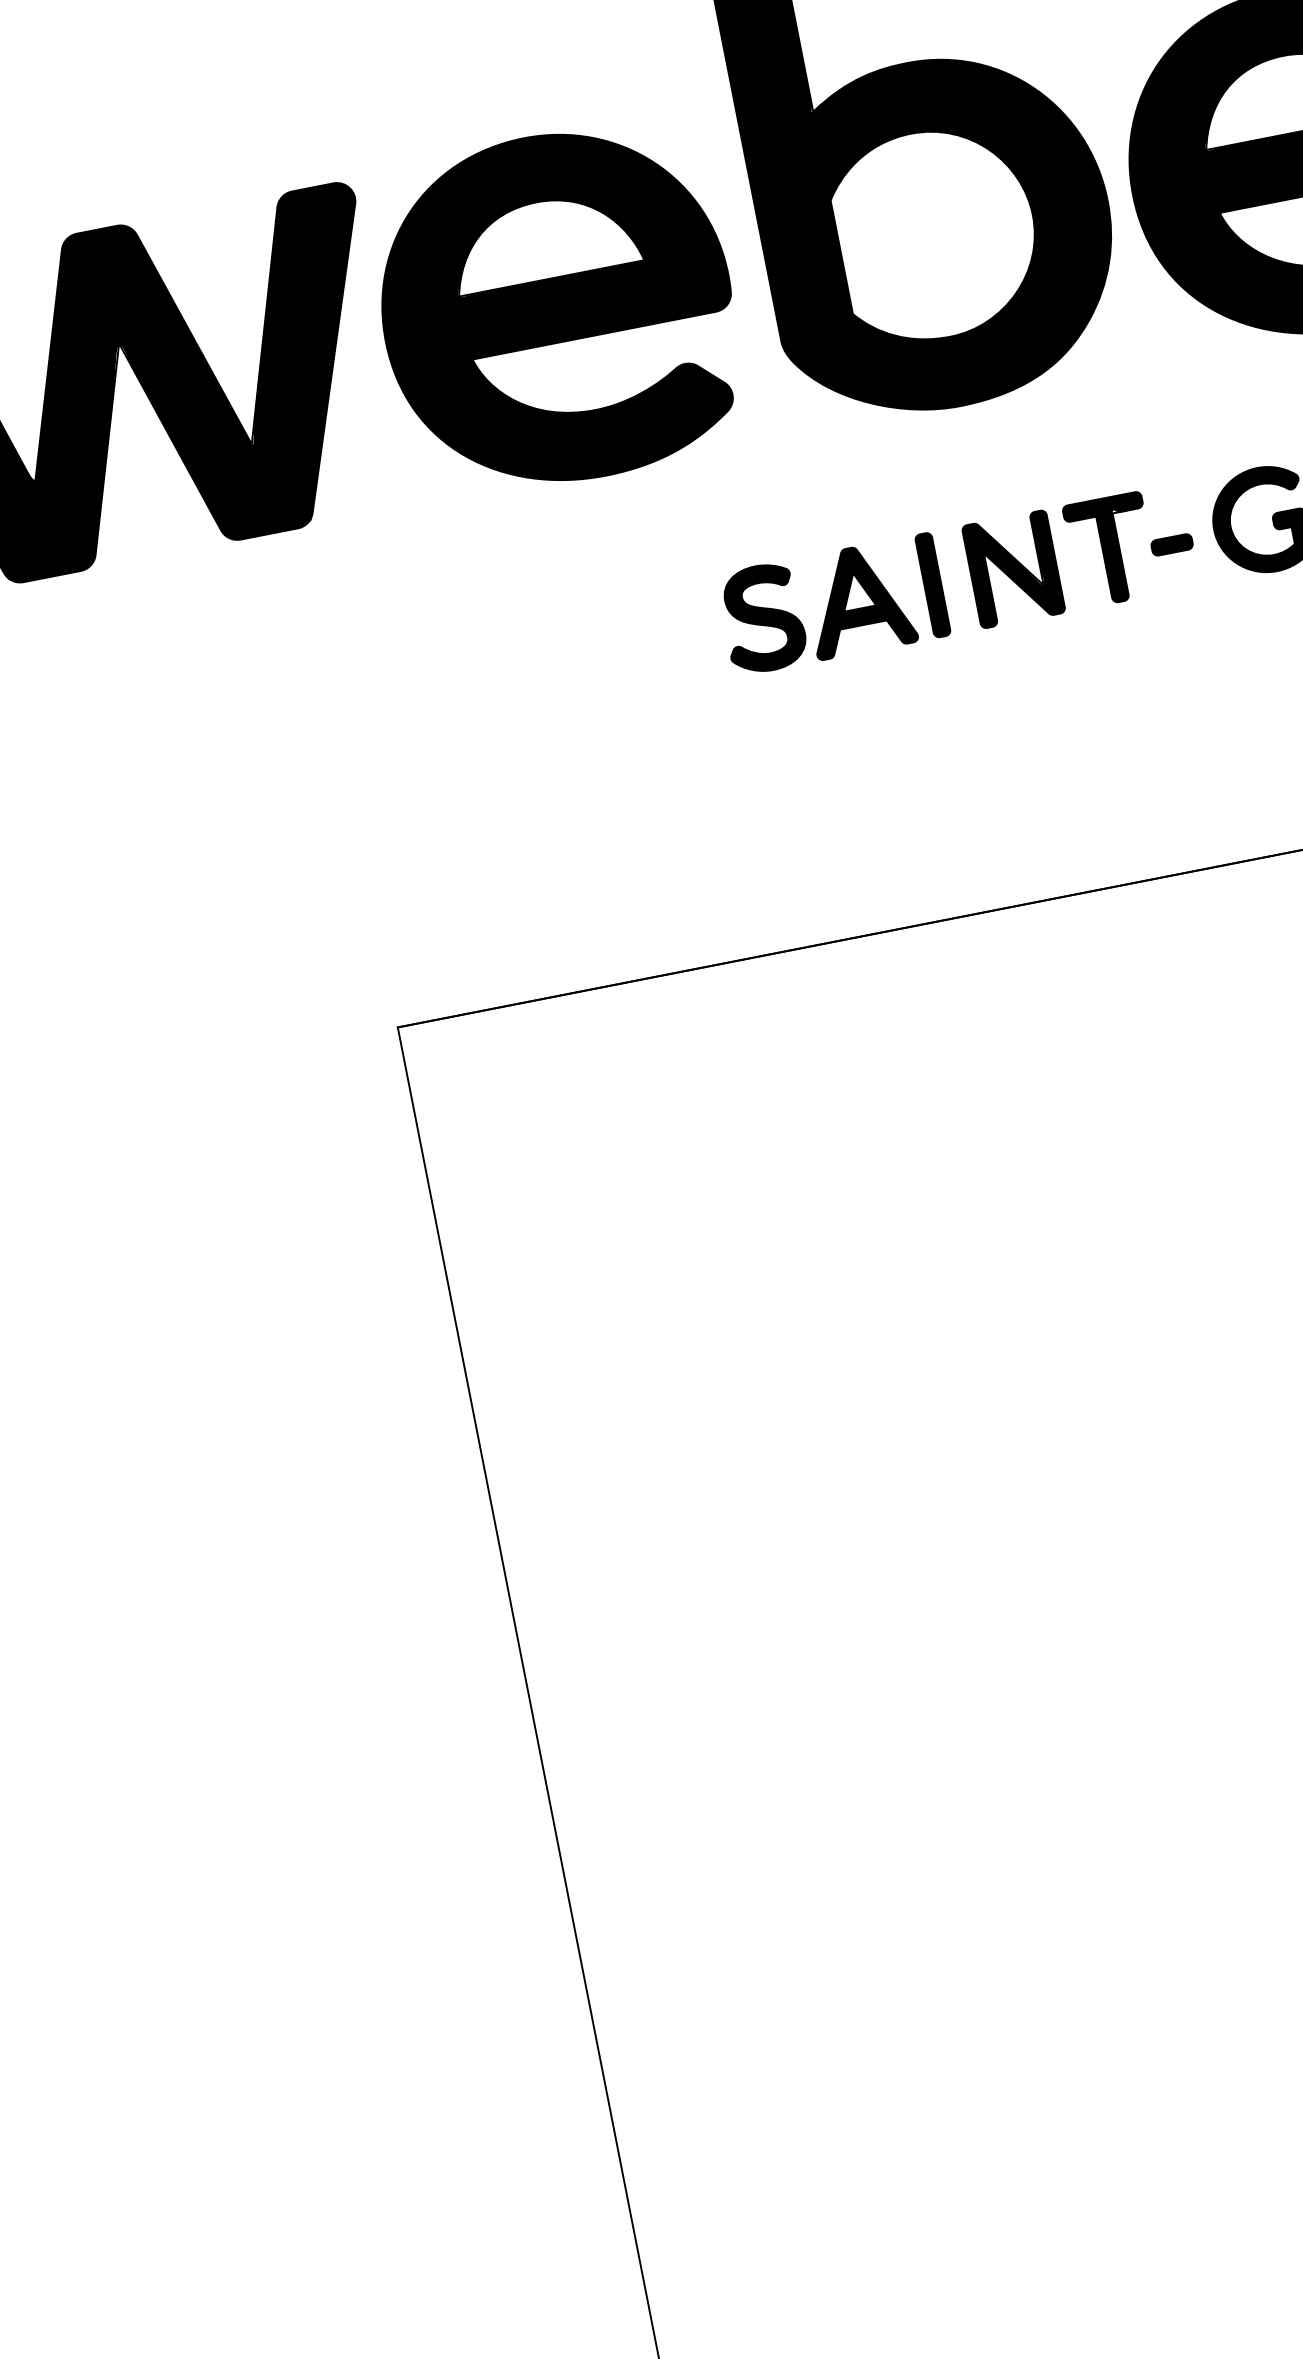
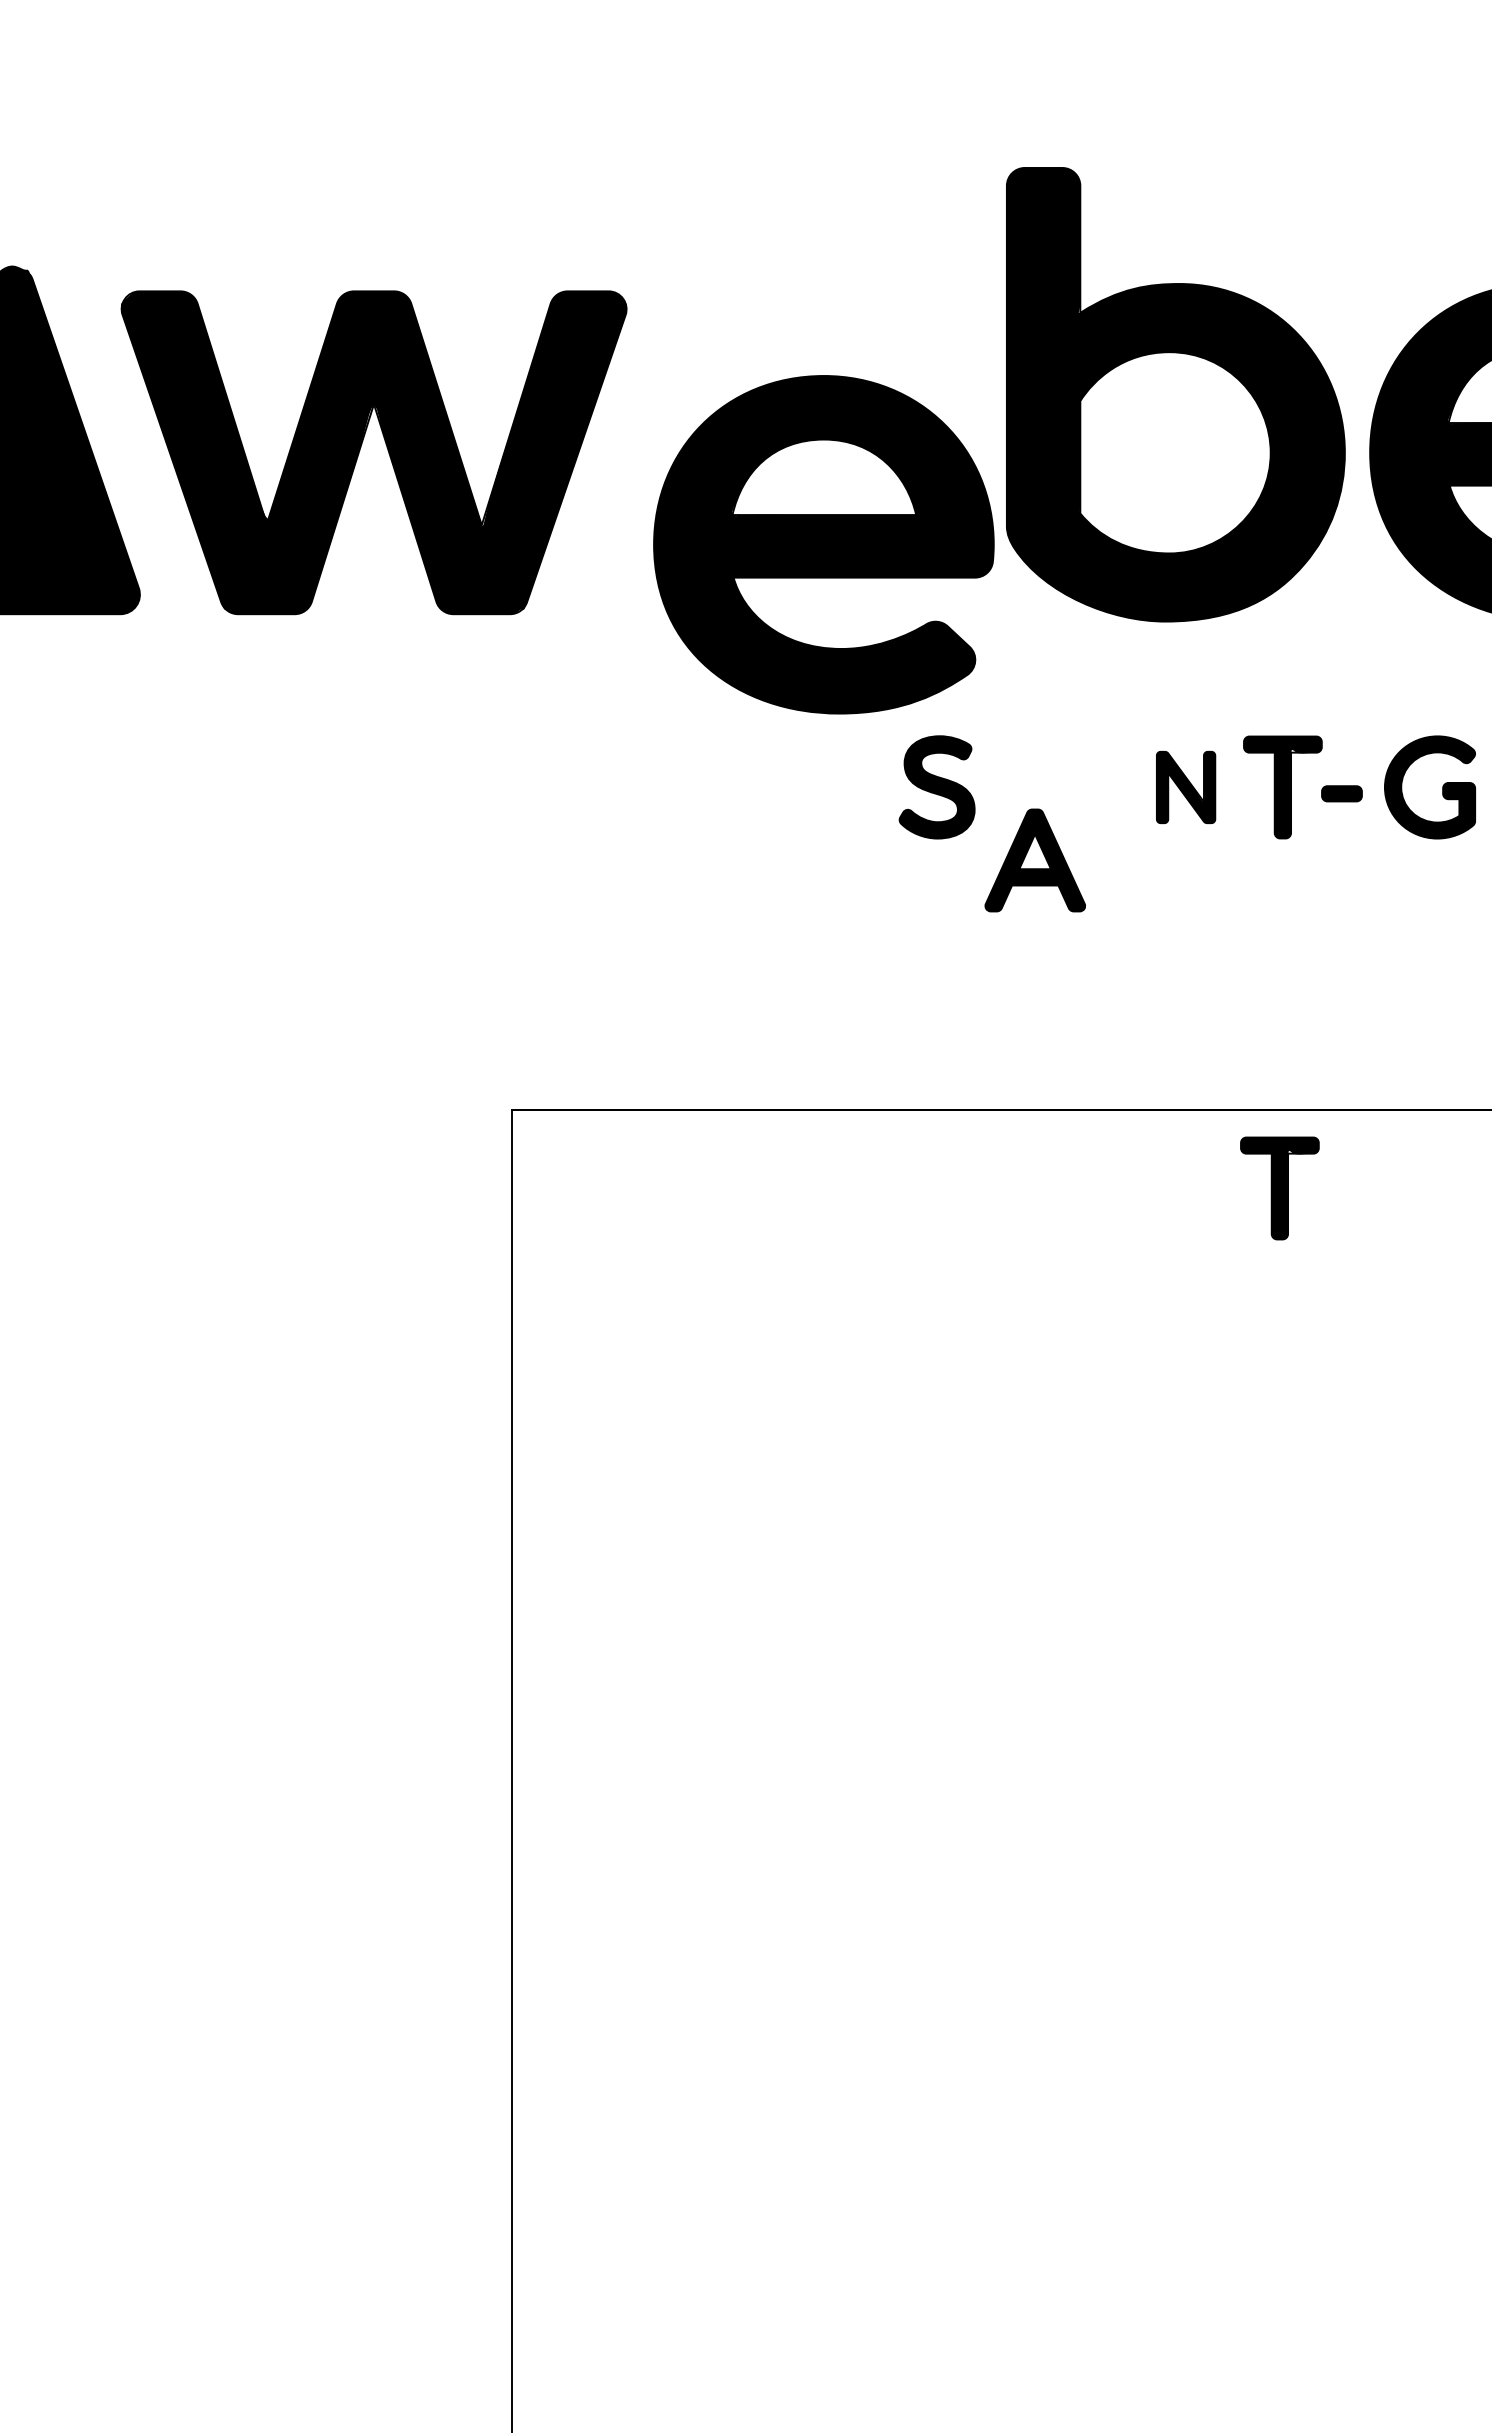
part: (556, 308) -> (823, 544), moved
part: (1013, 569) -> (1185, 787), size x0.7
part: (932, 585) -> (1105, 787), removed
part: (857, 599) -> (1034, 860), moved
part: (1187, 955) -> (1279, 1188), added

